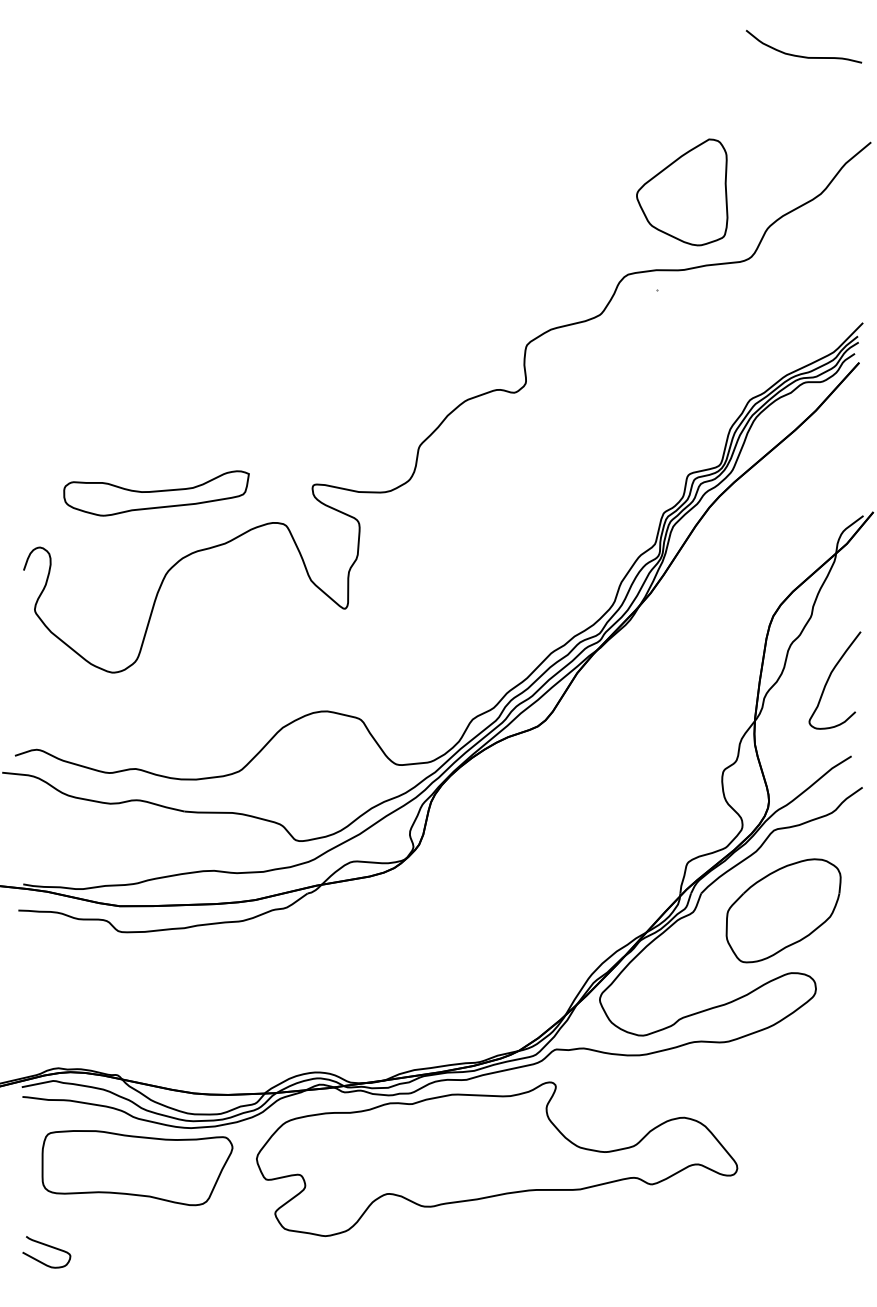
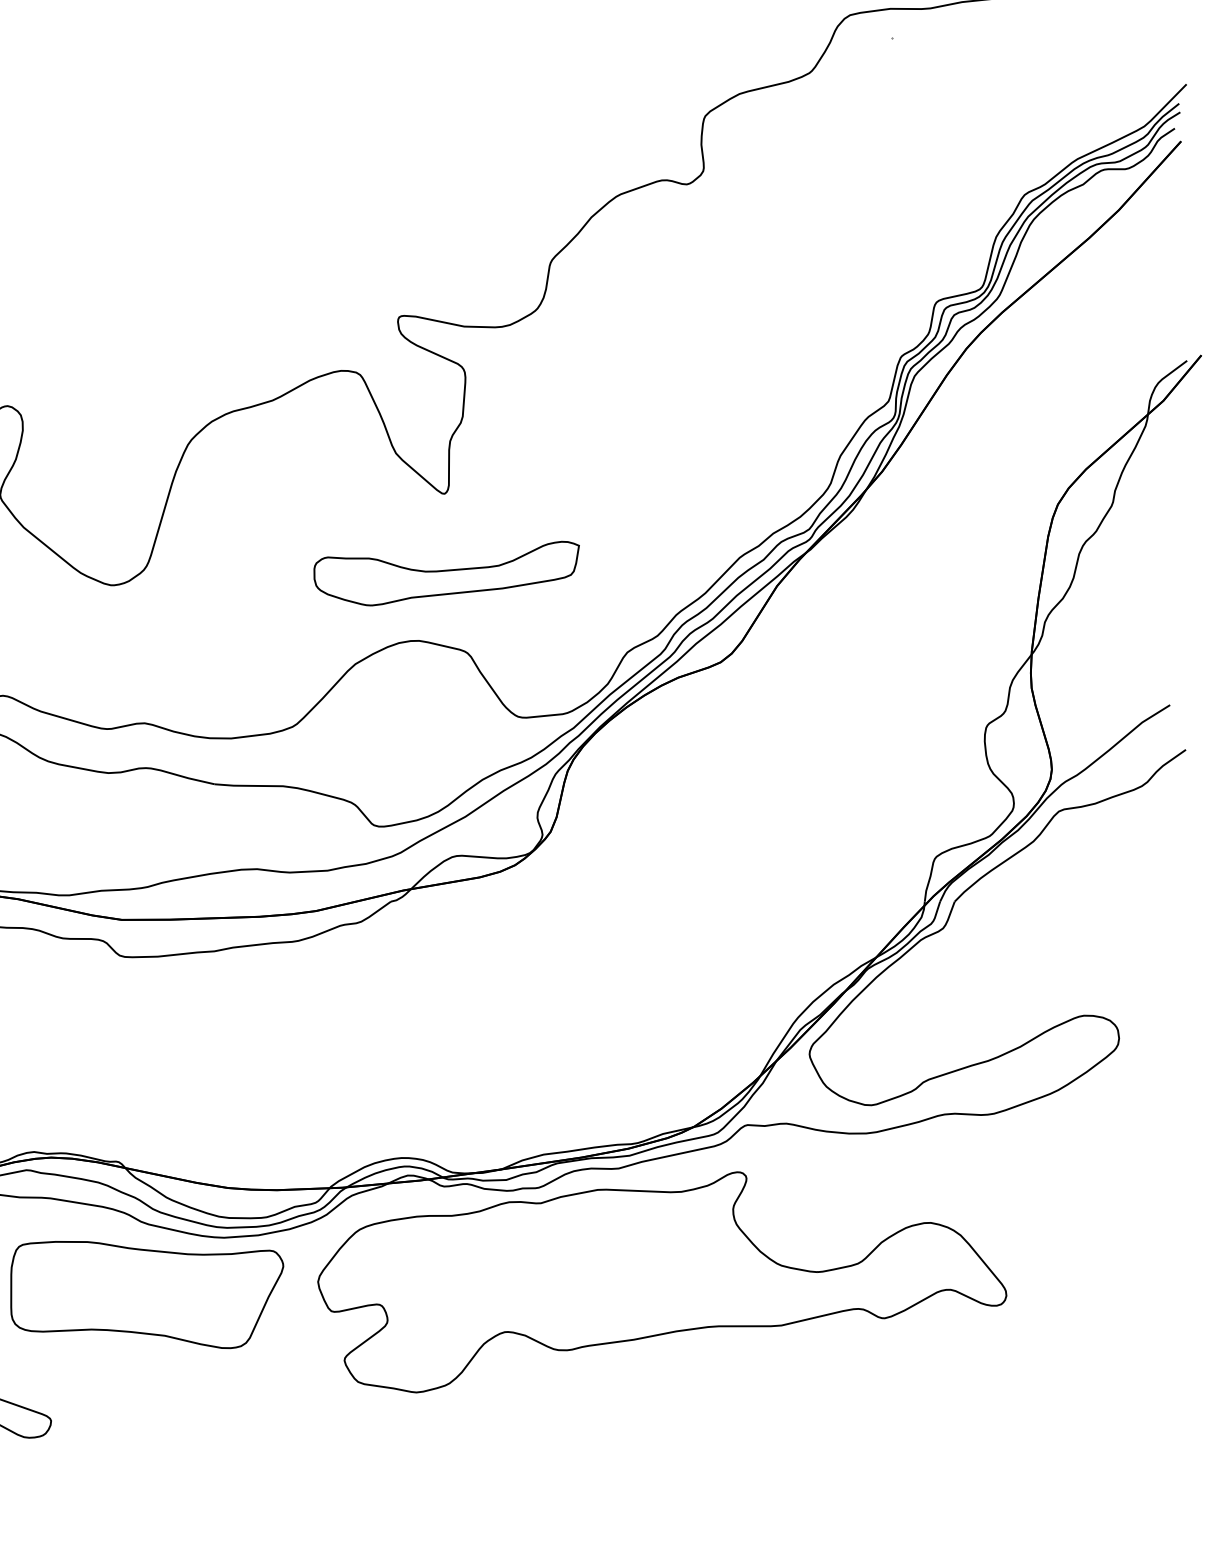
part: (156, 493) -> (446, 573), moved
curve: (830, 677) -> (1139, 592), removed
part: (783, 910) -> (1072, 926), removed

